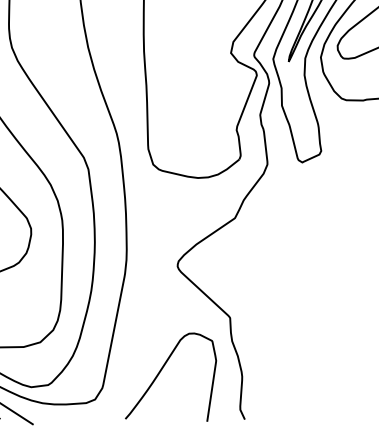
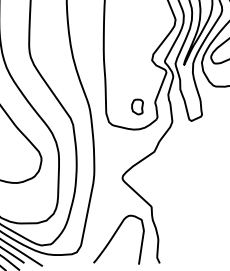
part: (204, 136) -> (137, 106), added

